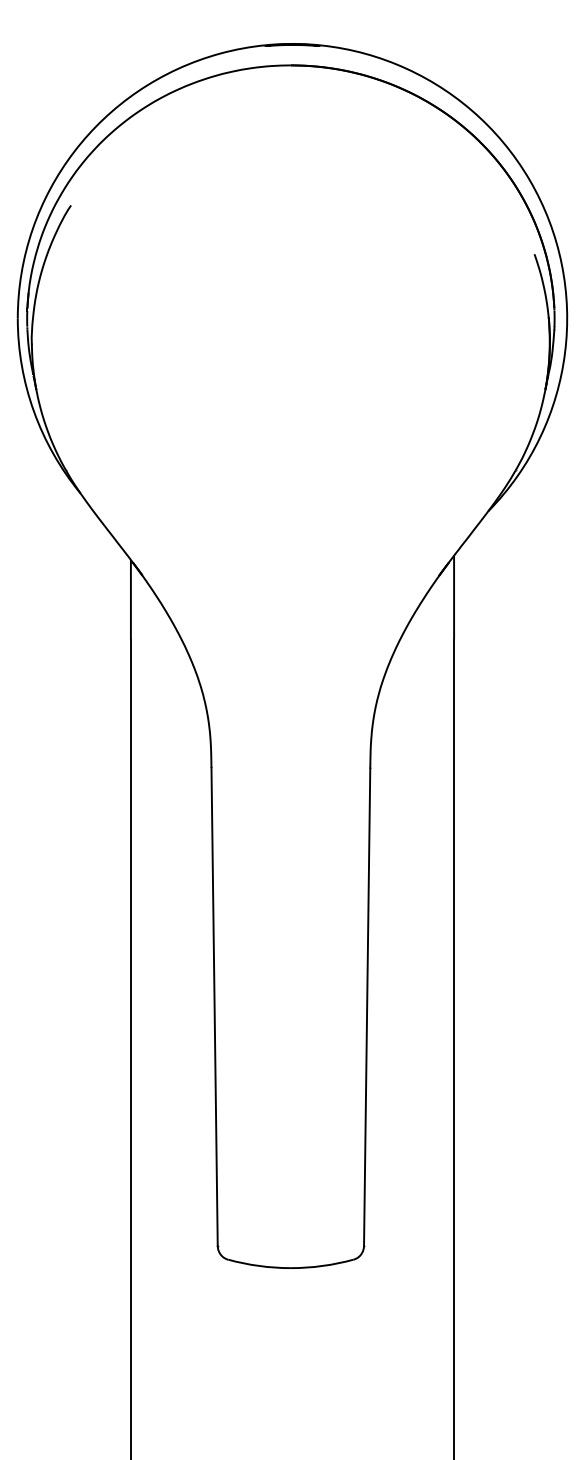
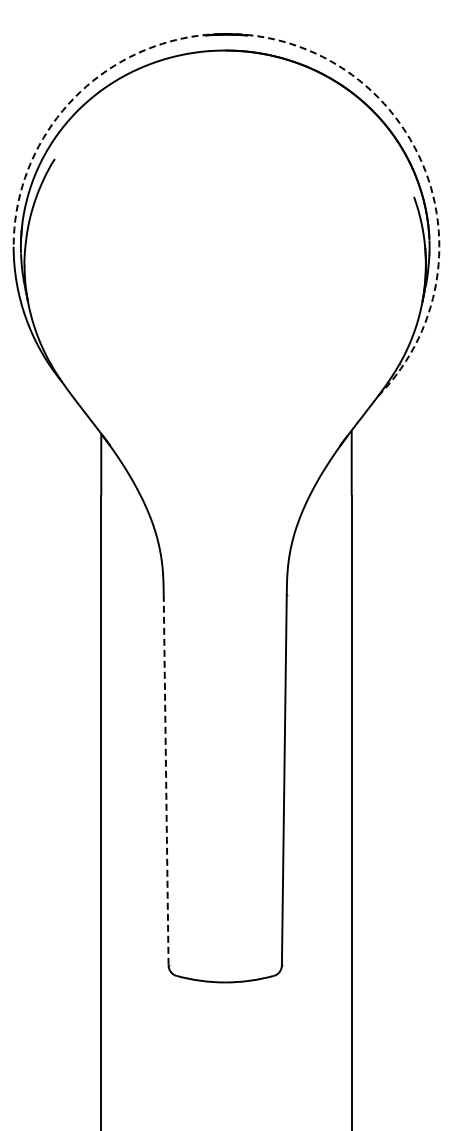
arc: (397, 64) -> (307, 49), solid -> dashed
line: (215, 1007) -> (166, 780), solid -> dashed

